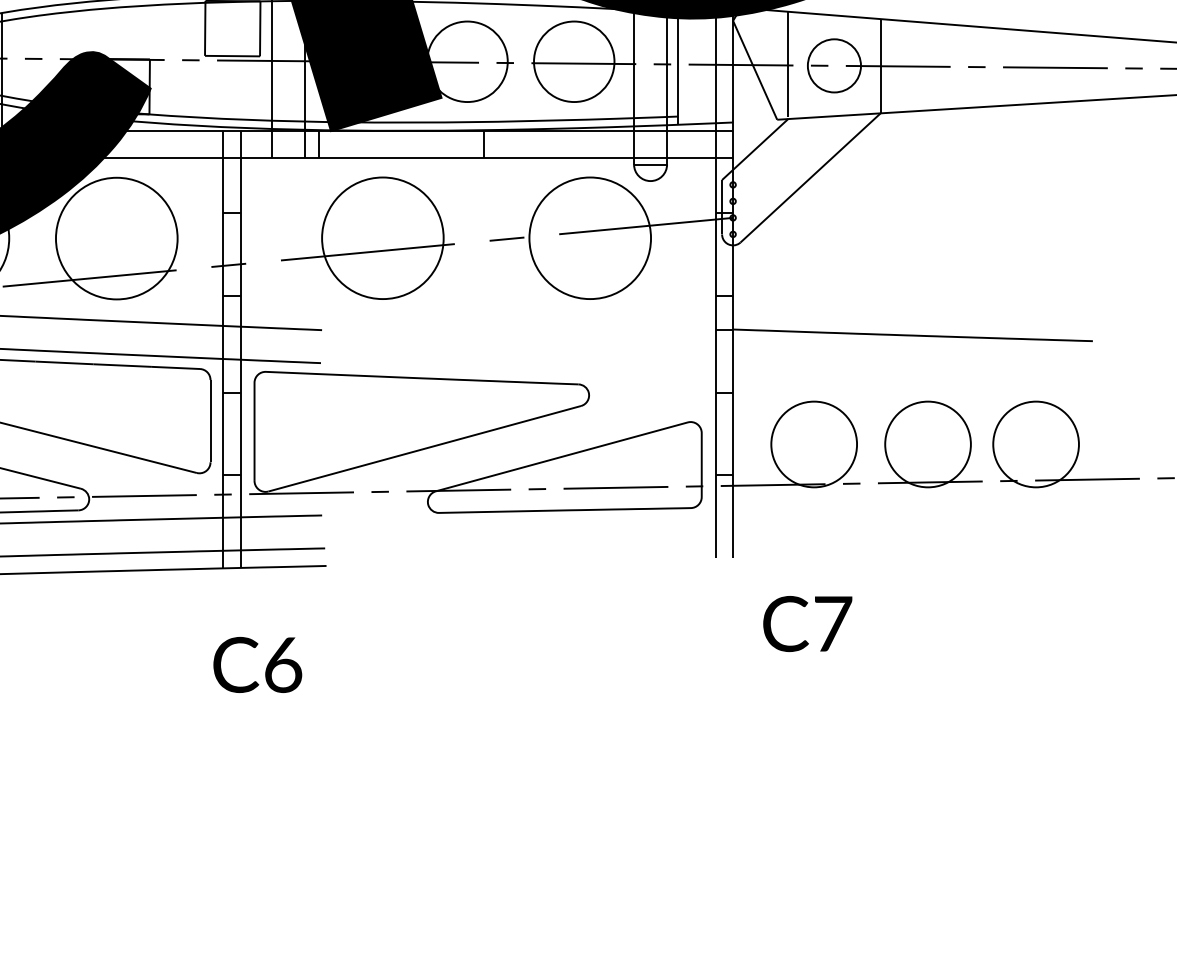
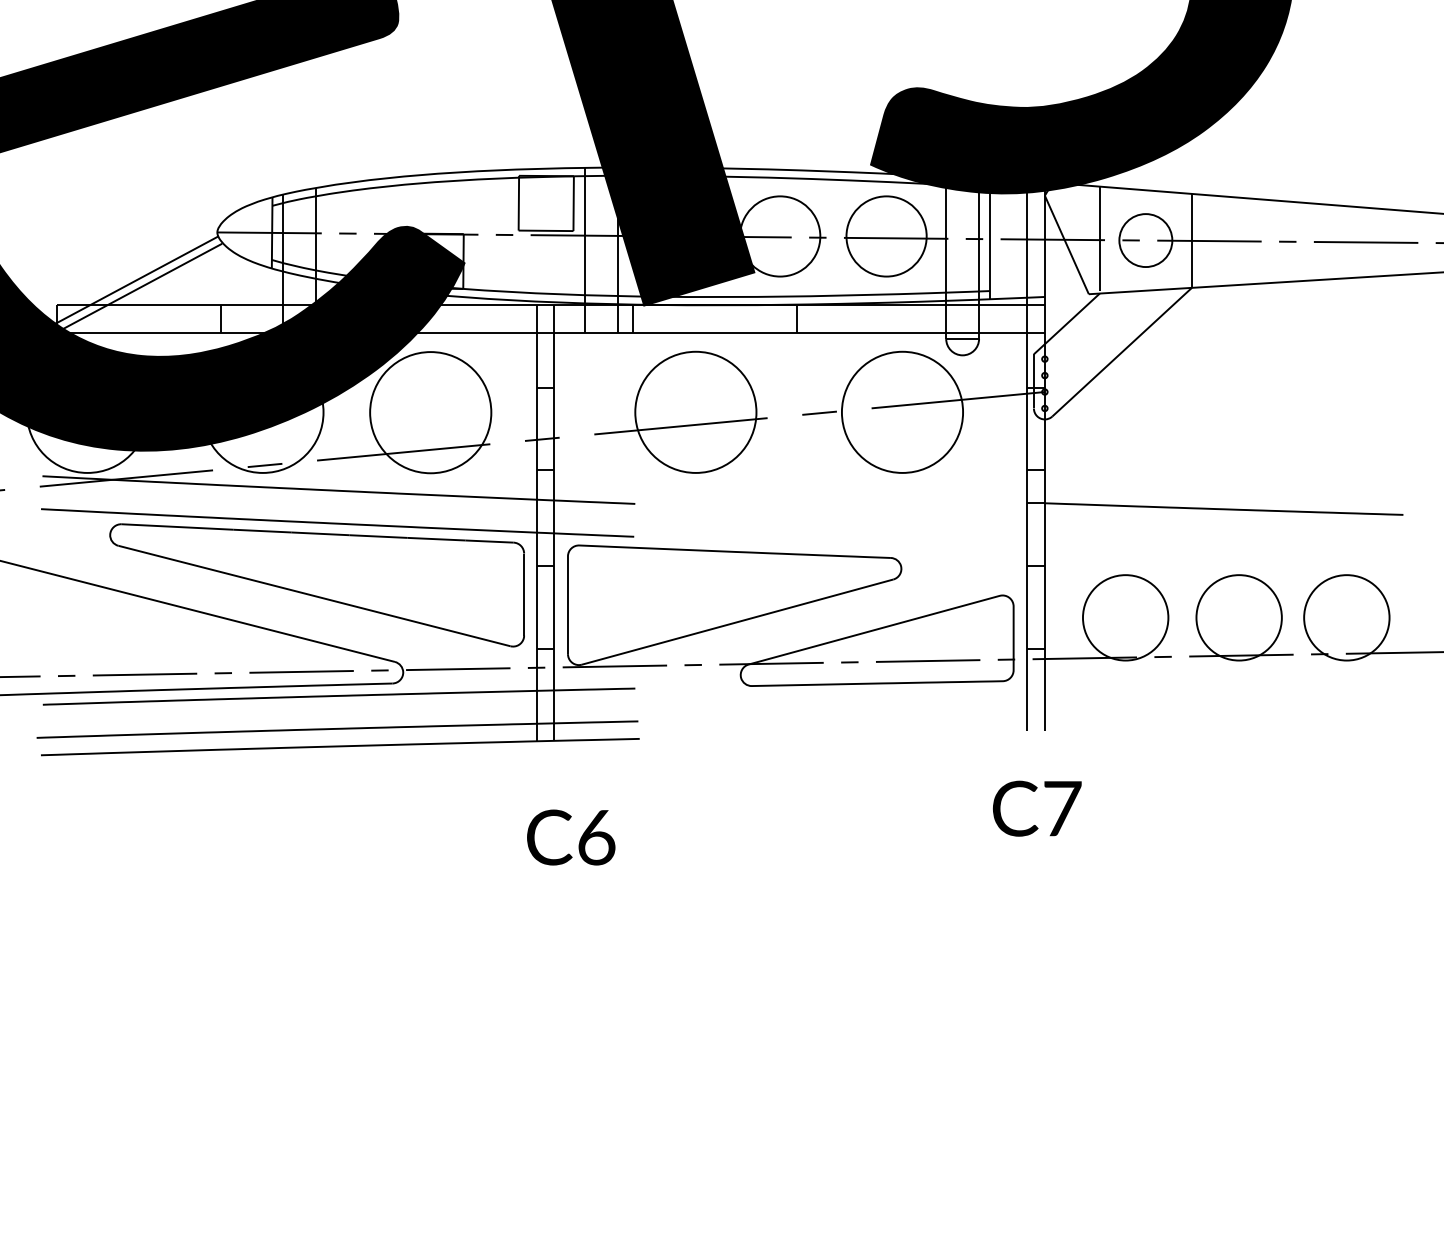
part: (805, 606) -> (1035, 791), moved

